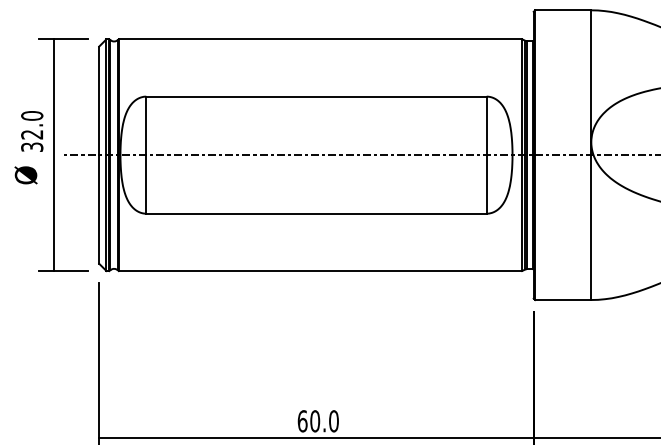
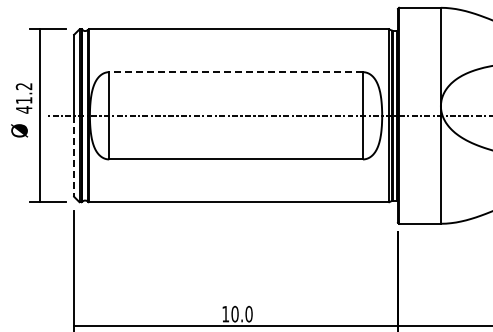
line: (317, 97) -> (236, 72), solid -> dashed
text: (31, 130) -> (23, 97), 32.0 -> 41.2
line: (99, 209) -> (74, 156), solid -> dashed
text: (302, 420) -> (225, 313), 60.0 -> 10.0

